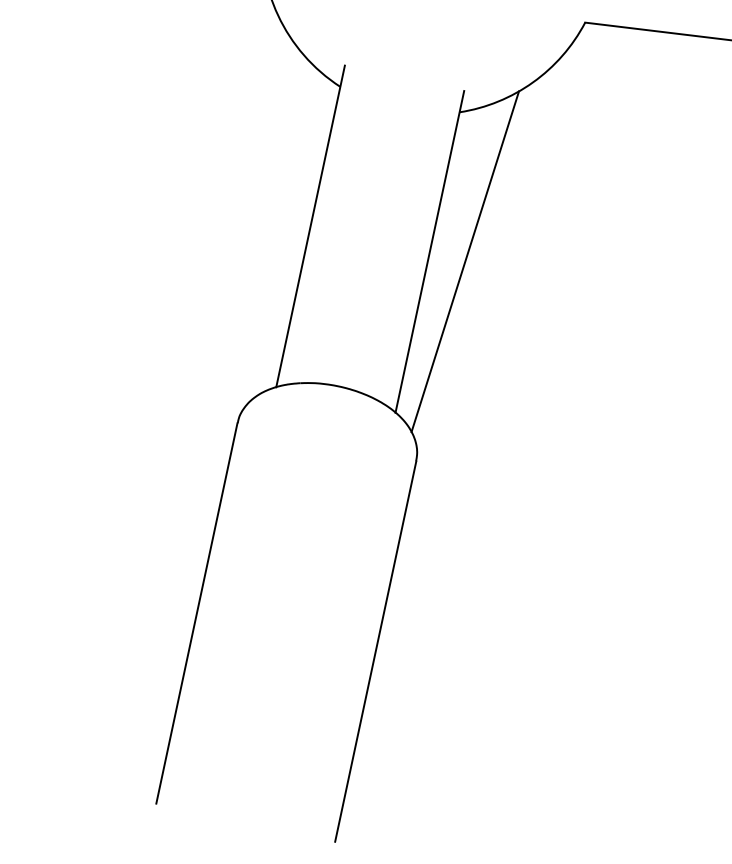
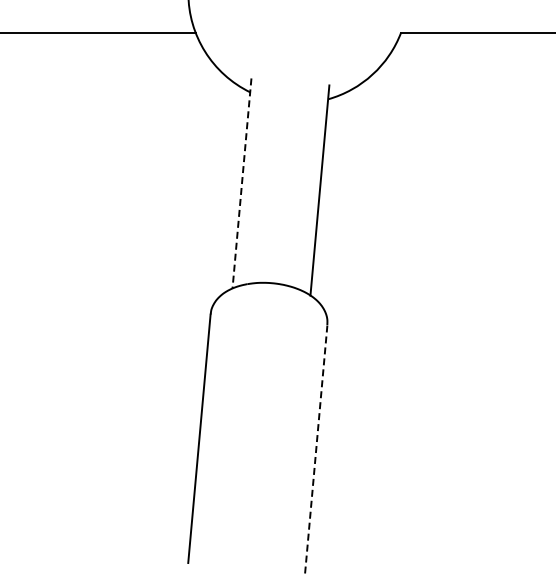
line: (309, 226) -> (241, 183), solid -> dashed
line: (465, 260) -> (343, 193), removed
line: (376, 652) -> (316, 449), solid -> dashed

